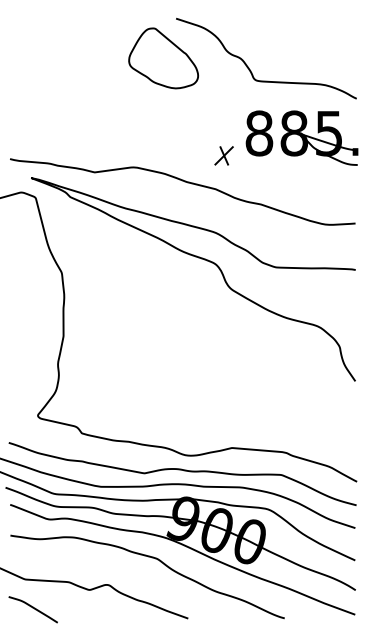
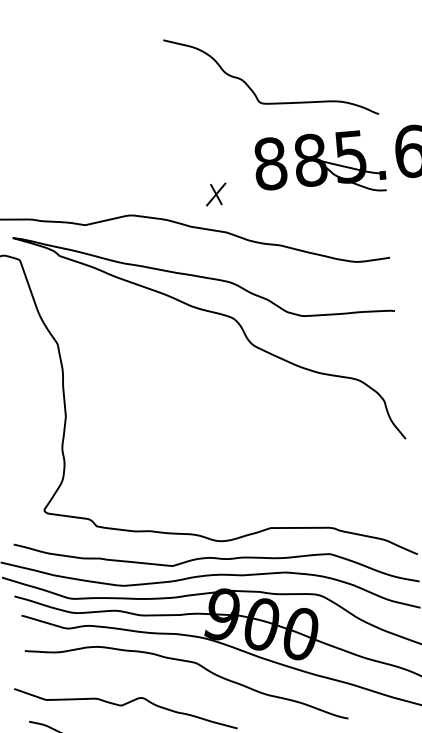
part: (163, 58) -> (152, 87), removed
part: (223, 155) -> (215, 194), moved

